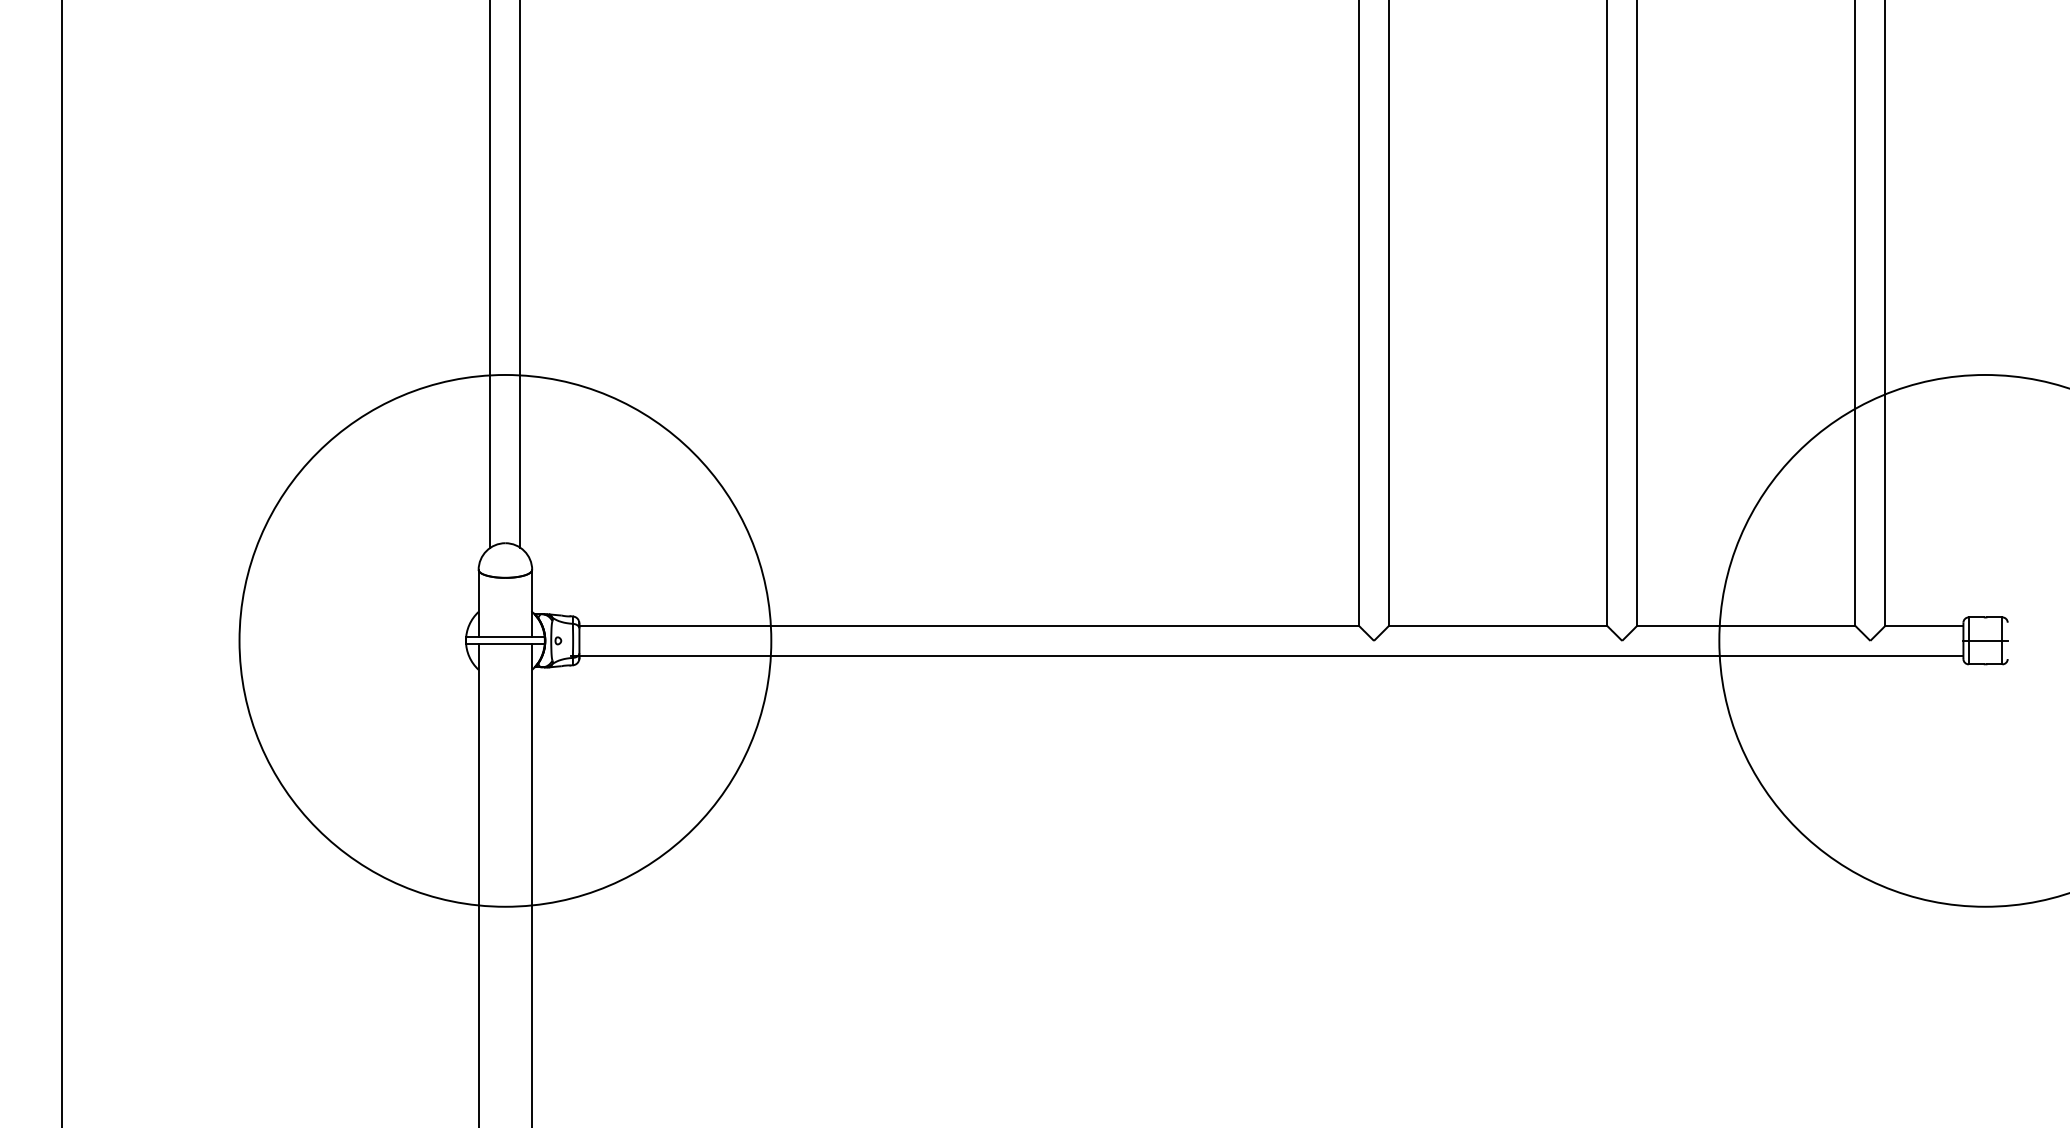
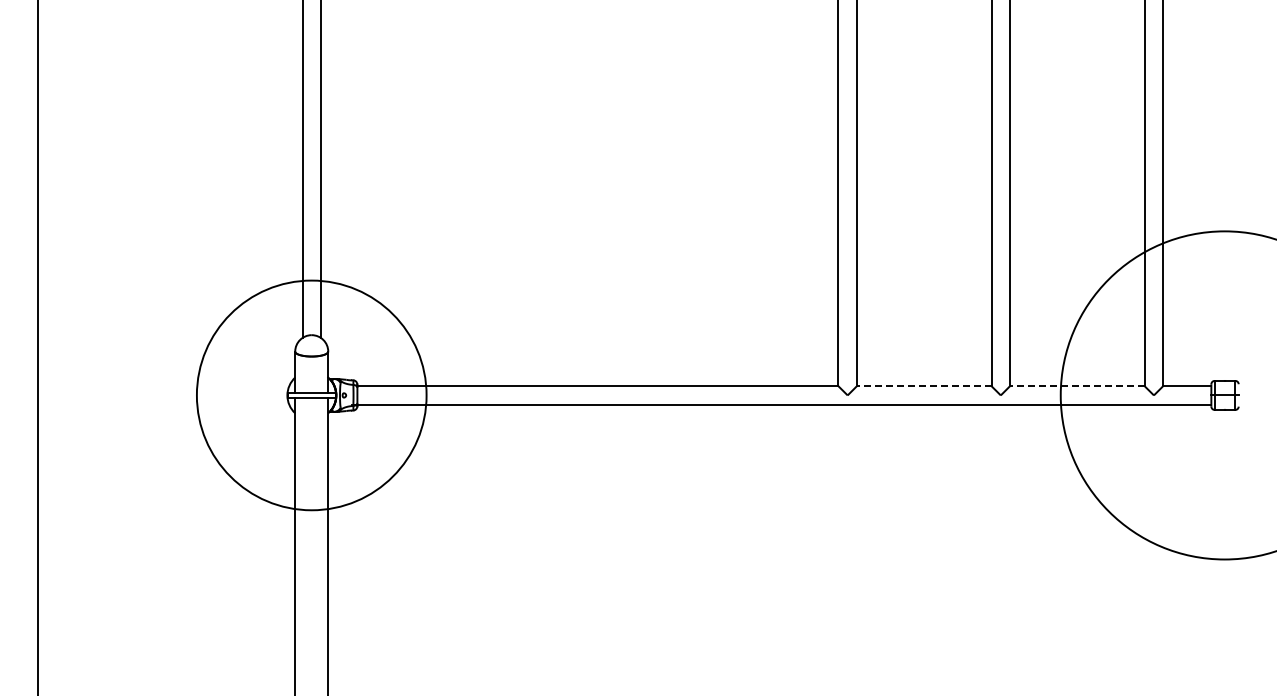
line: (1496, 626) -> (923, 386), solid -> dashed
line: (1744, 626) -> (1076, 386), solid -> dashed
circle: (505, 640) -> (311, 395), size x0.7

